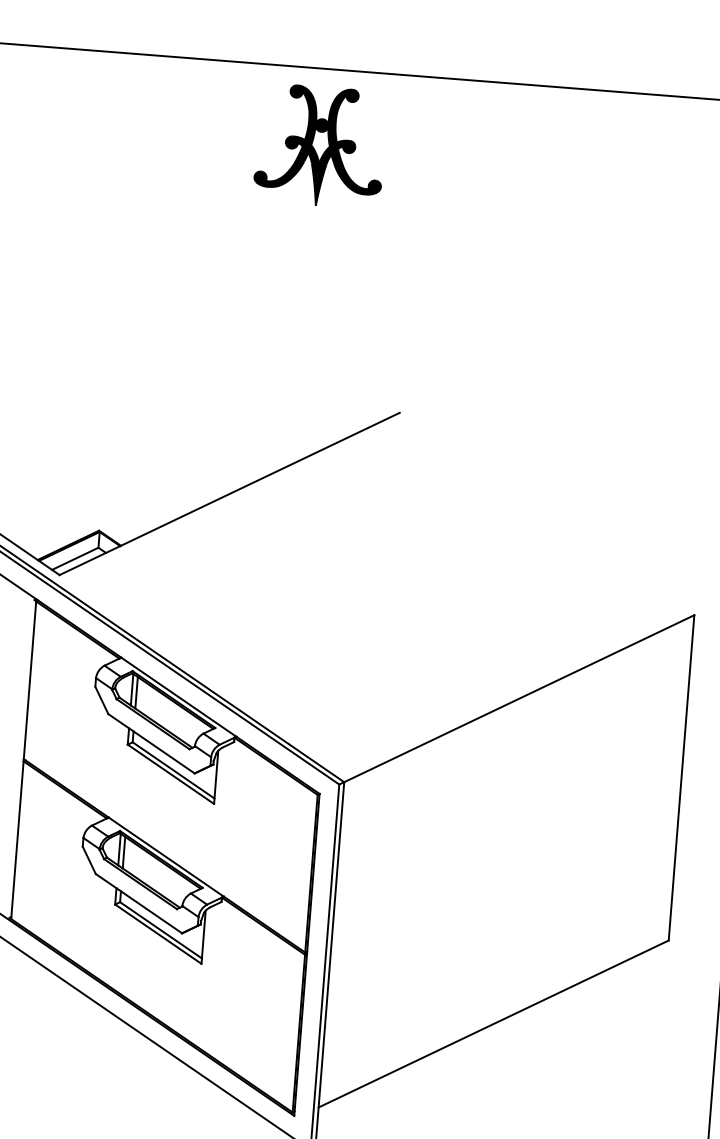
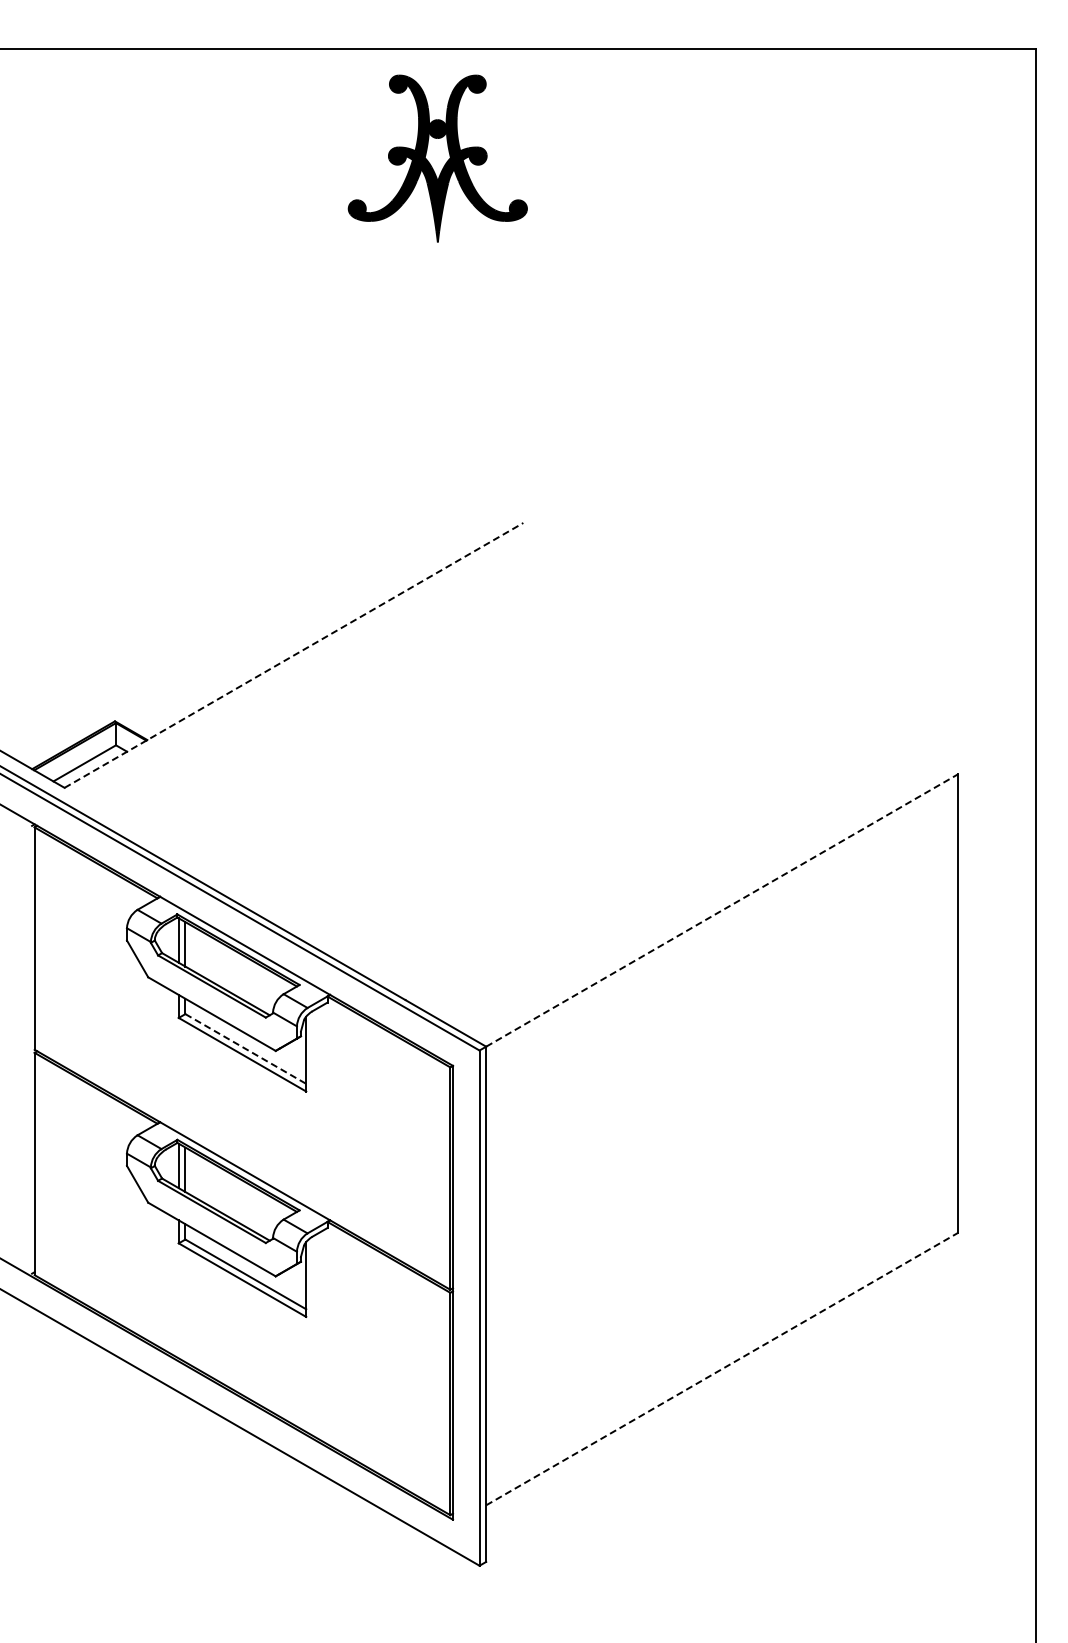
part: (320, 146) -> (437, 158), moved
line: (229, 493) -> (293, 655), solid -> dashed
line: (519, 698) -> (722, 910), solid -> dashed
line: (173, 770) -> (245, 1049), solid -> dashed
line: (493, 1024) -> (722, 1369), solid -> dashed

